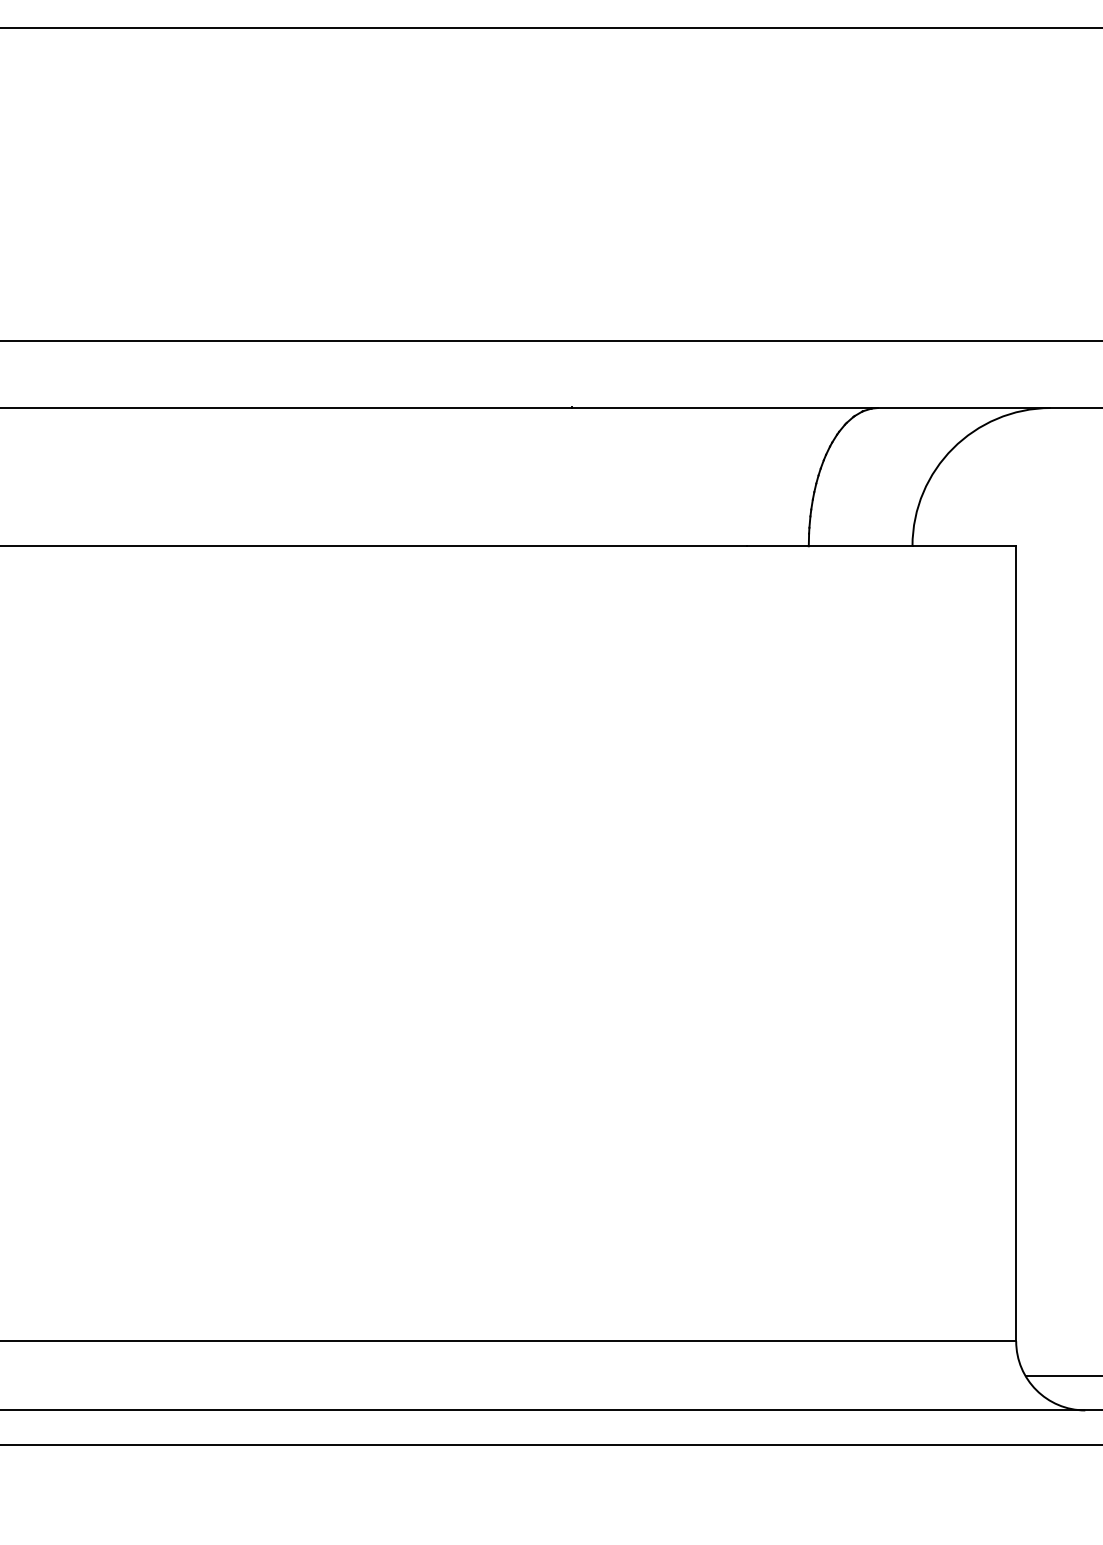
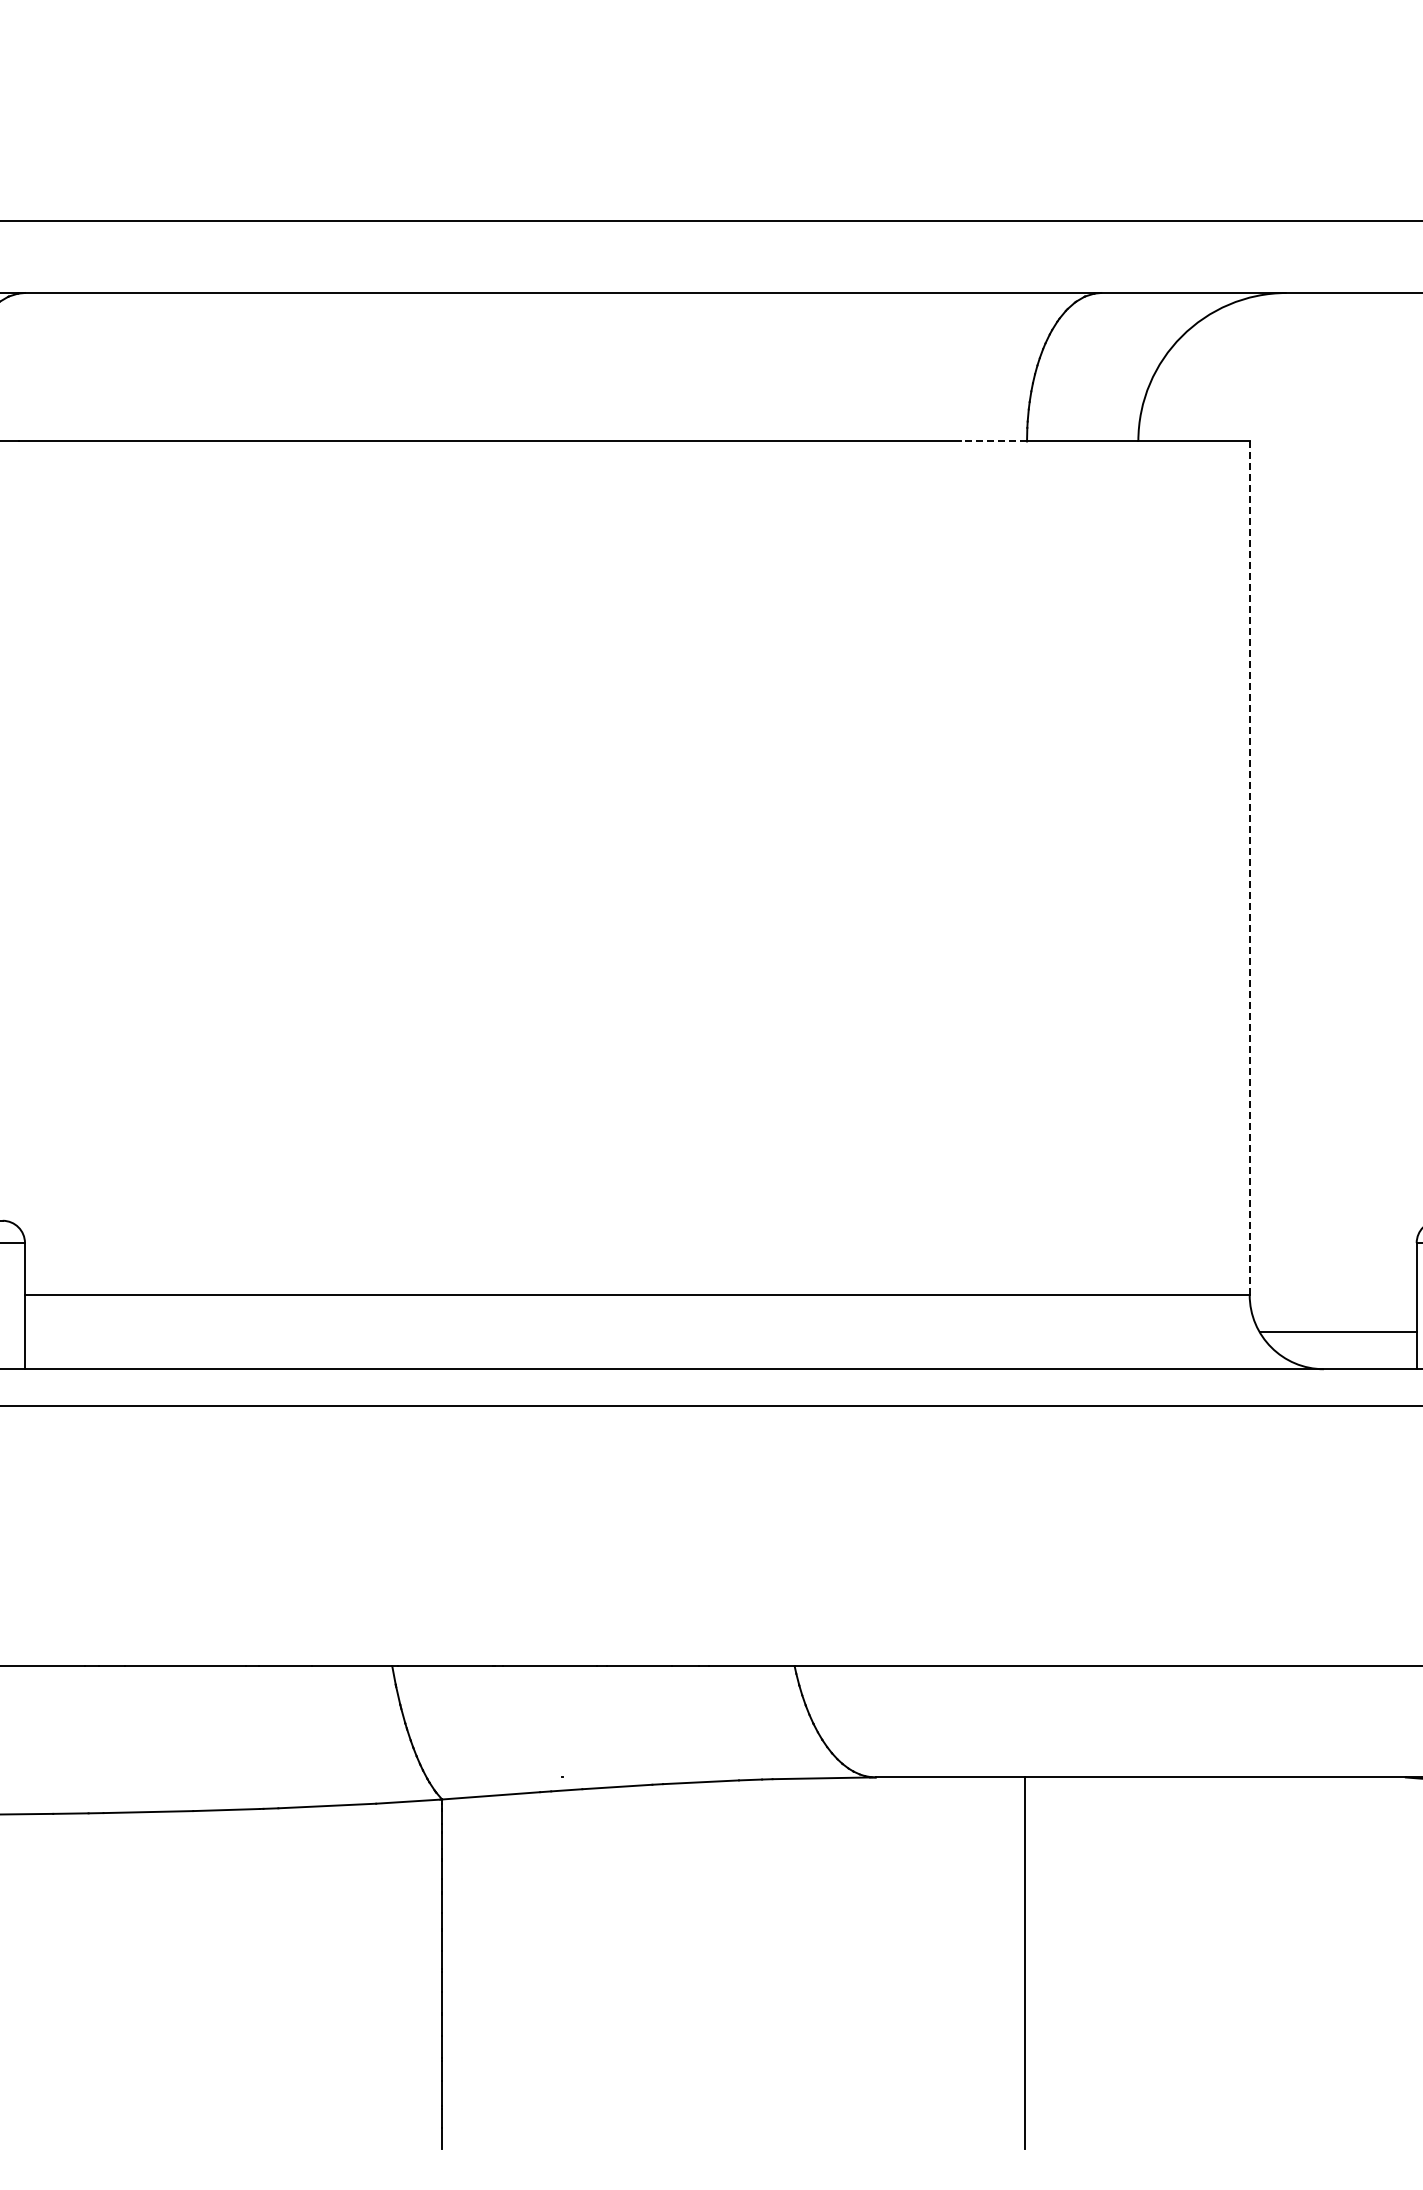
line: (777, 546) -> (993, 441), solid -> dashed
line: (1016, 944) -> (1249, 868), solid -> dashed

